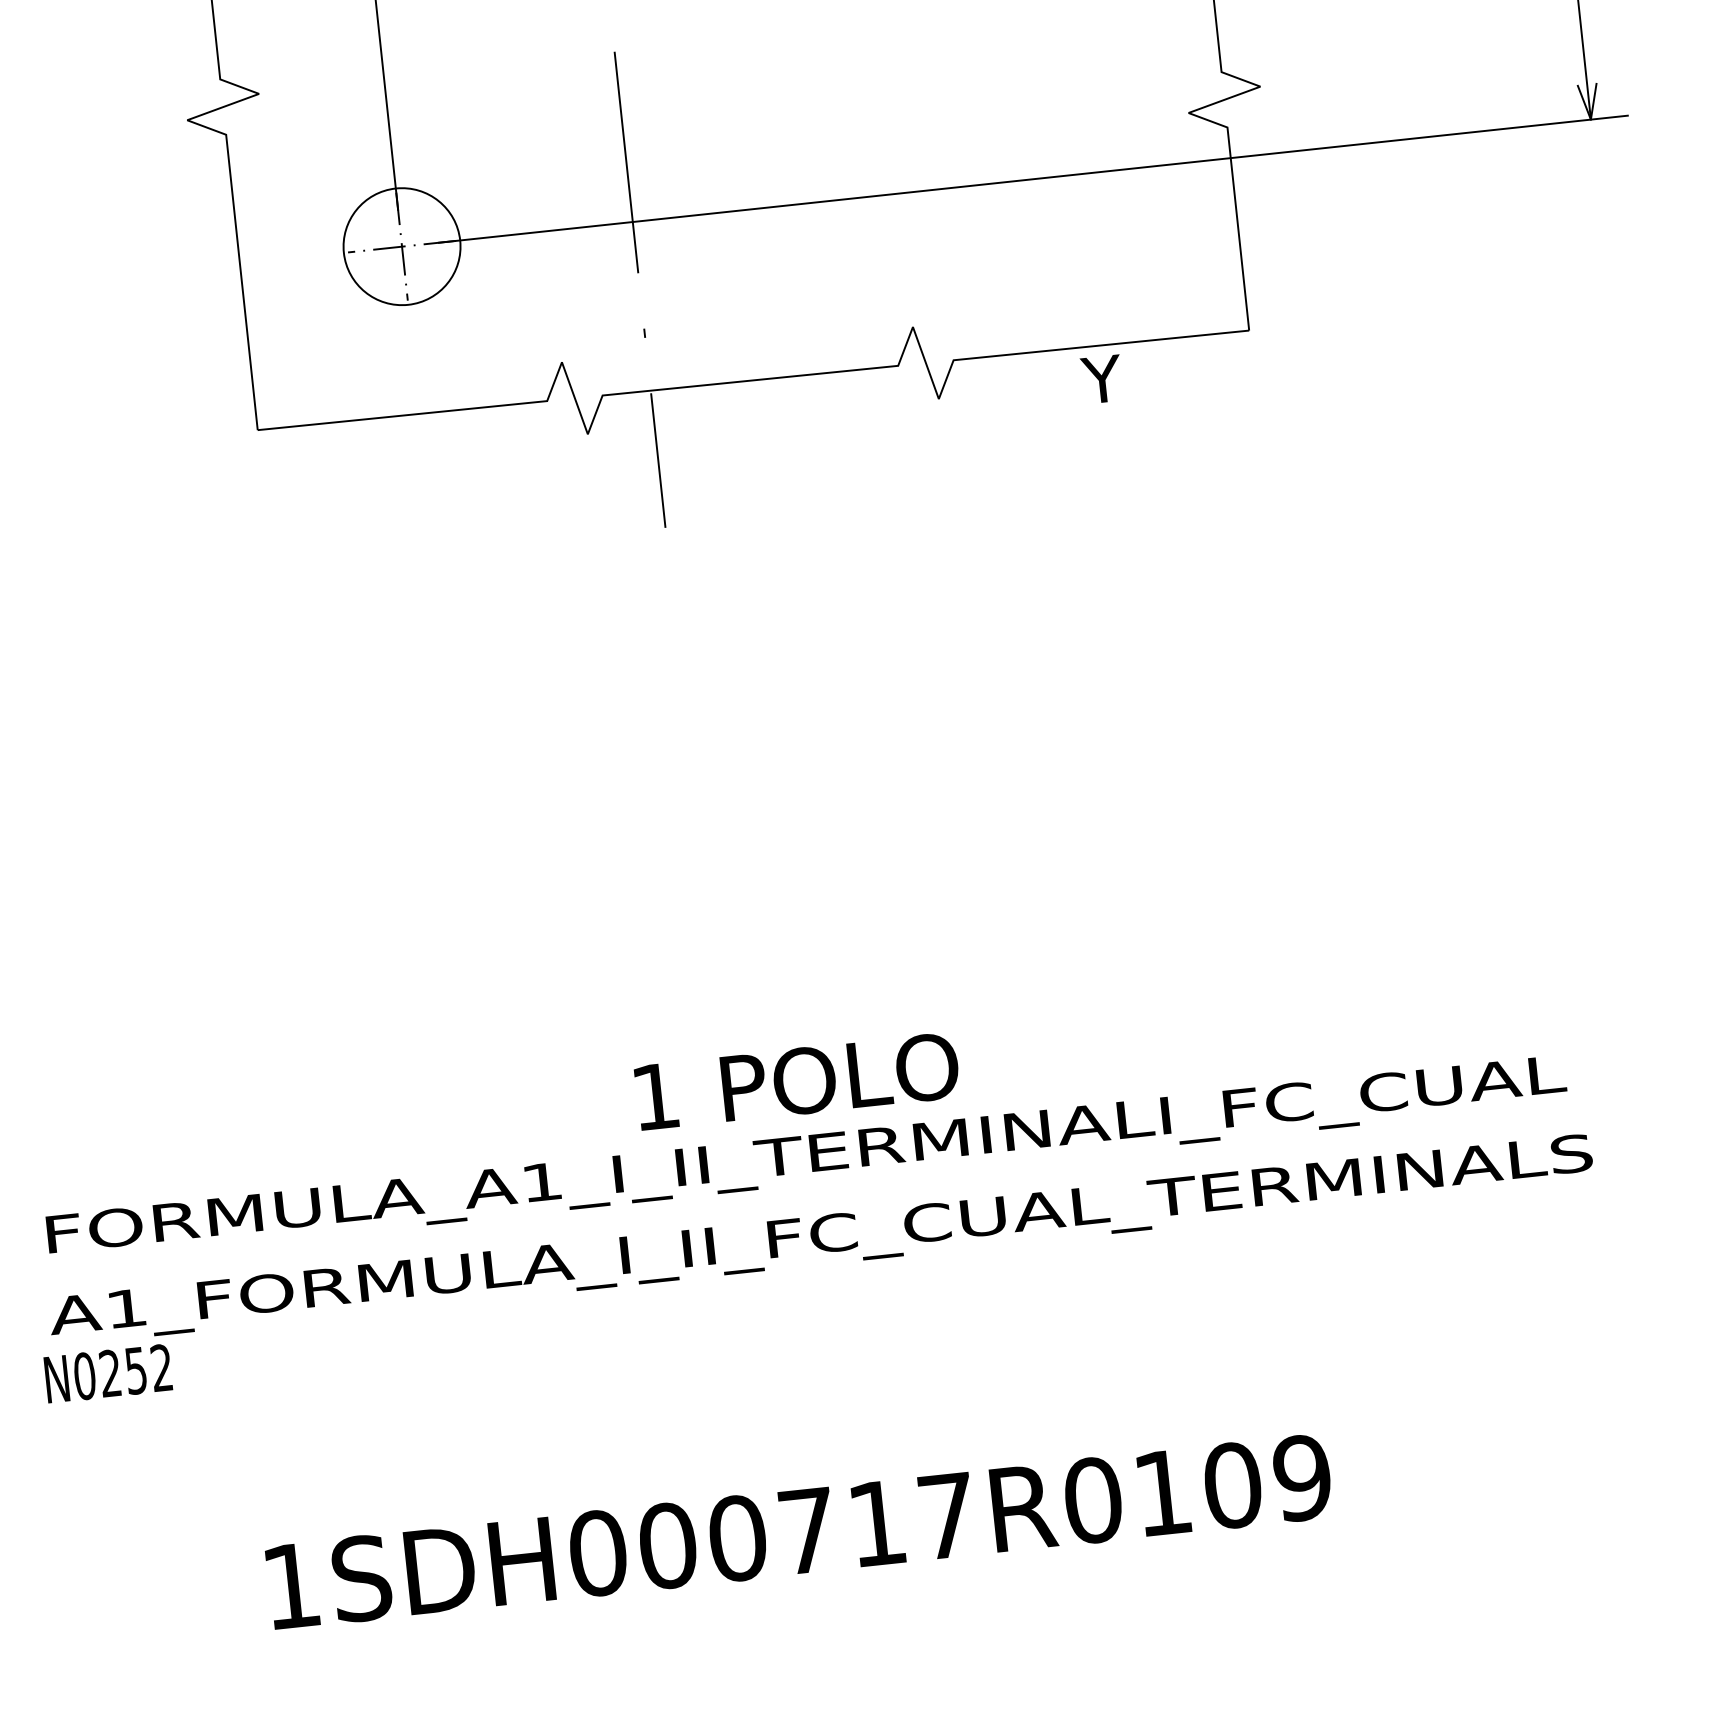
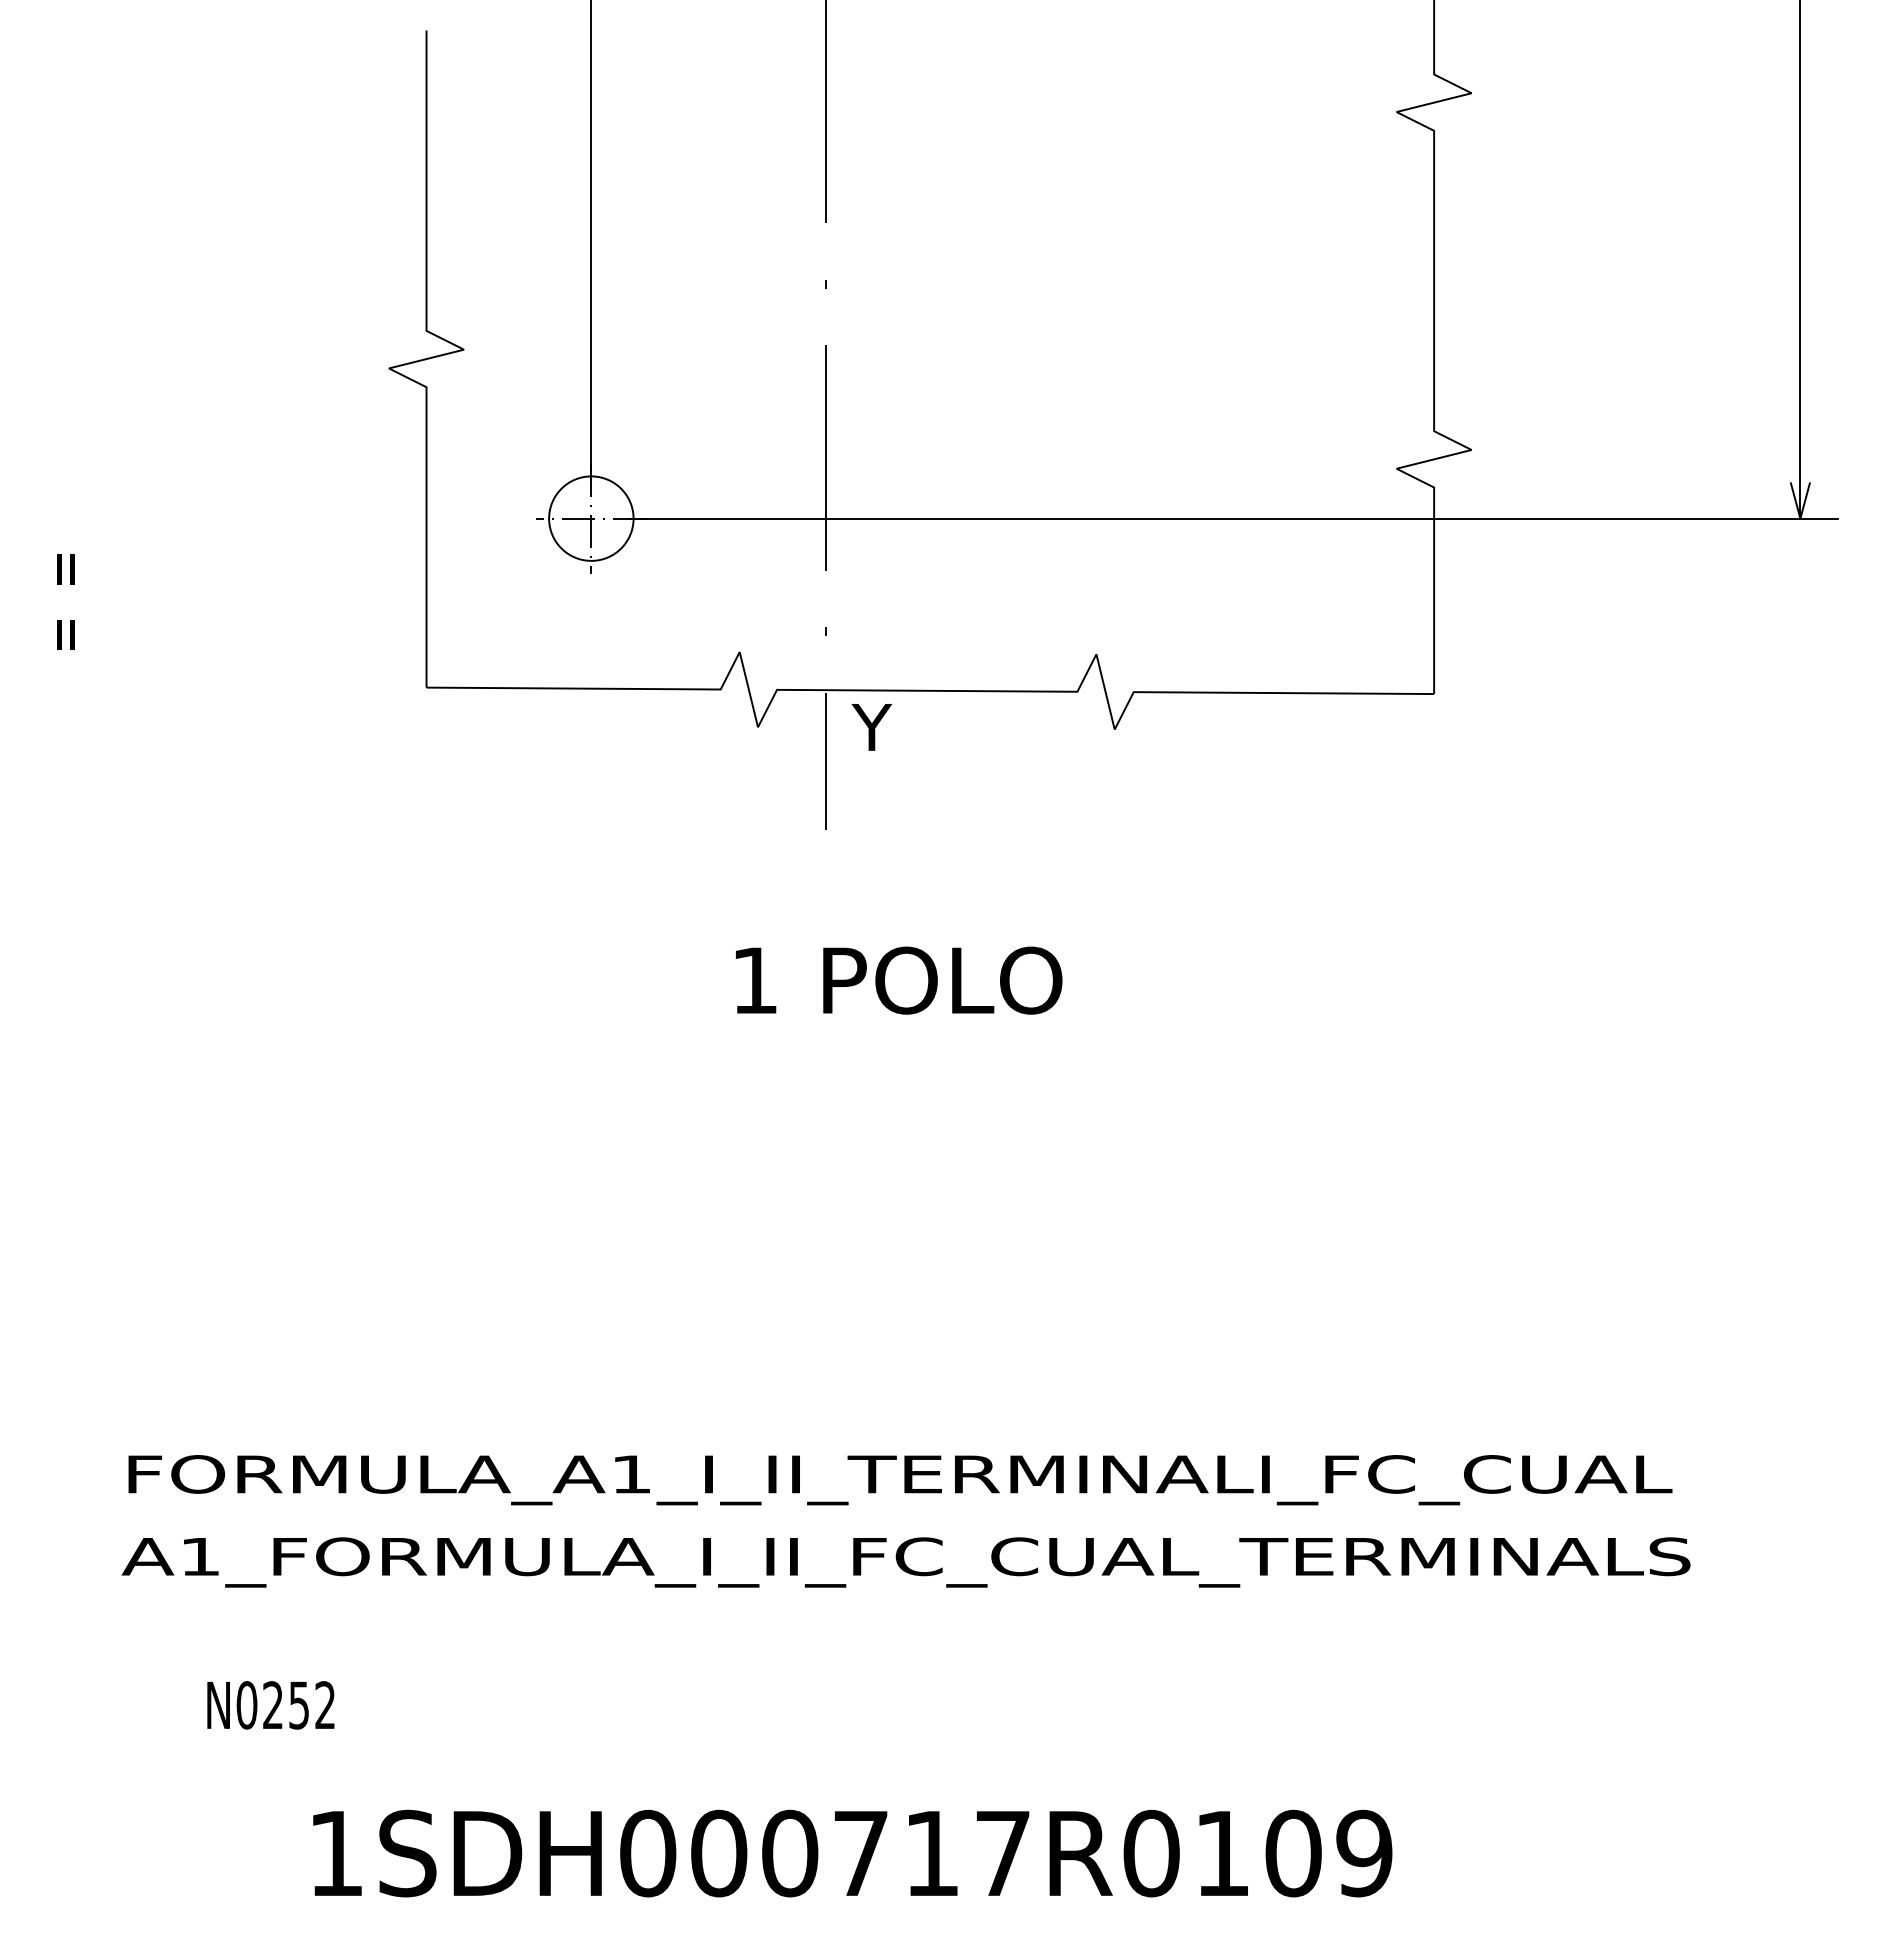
circle: (402, 246) -> (591, 518), size x0.71
text: (1101, 379) -> (871, 727), moved
text: (797, 1081) -> (899, 980), moved
text: (107, 1373) -> (270, 1705), moved

